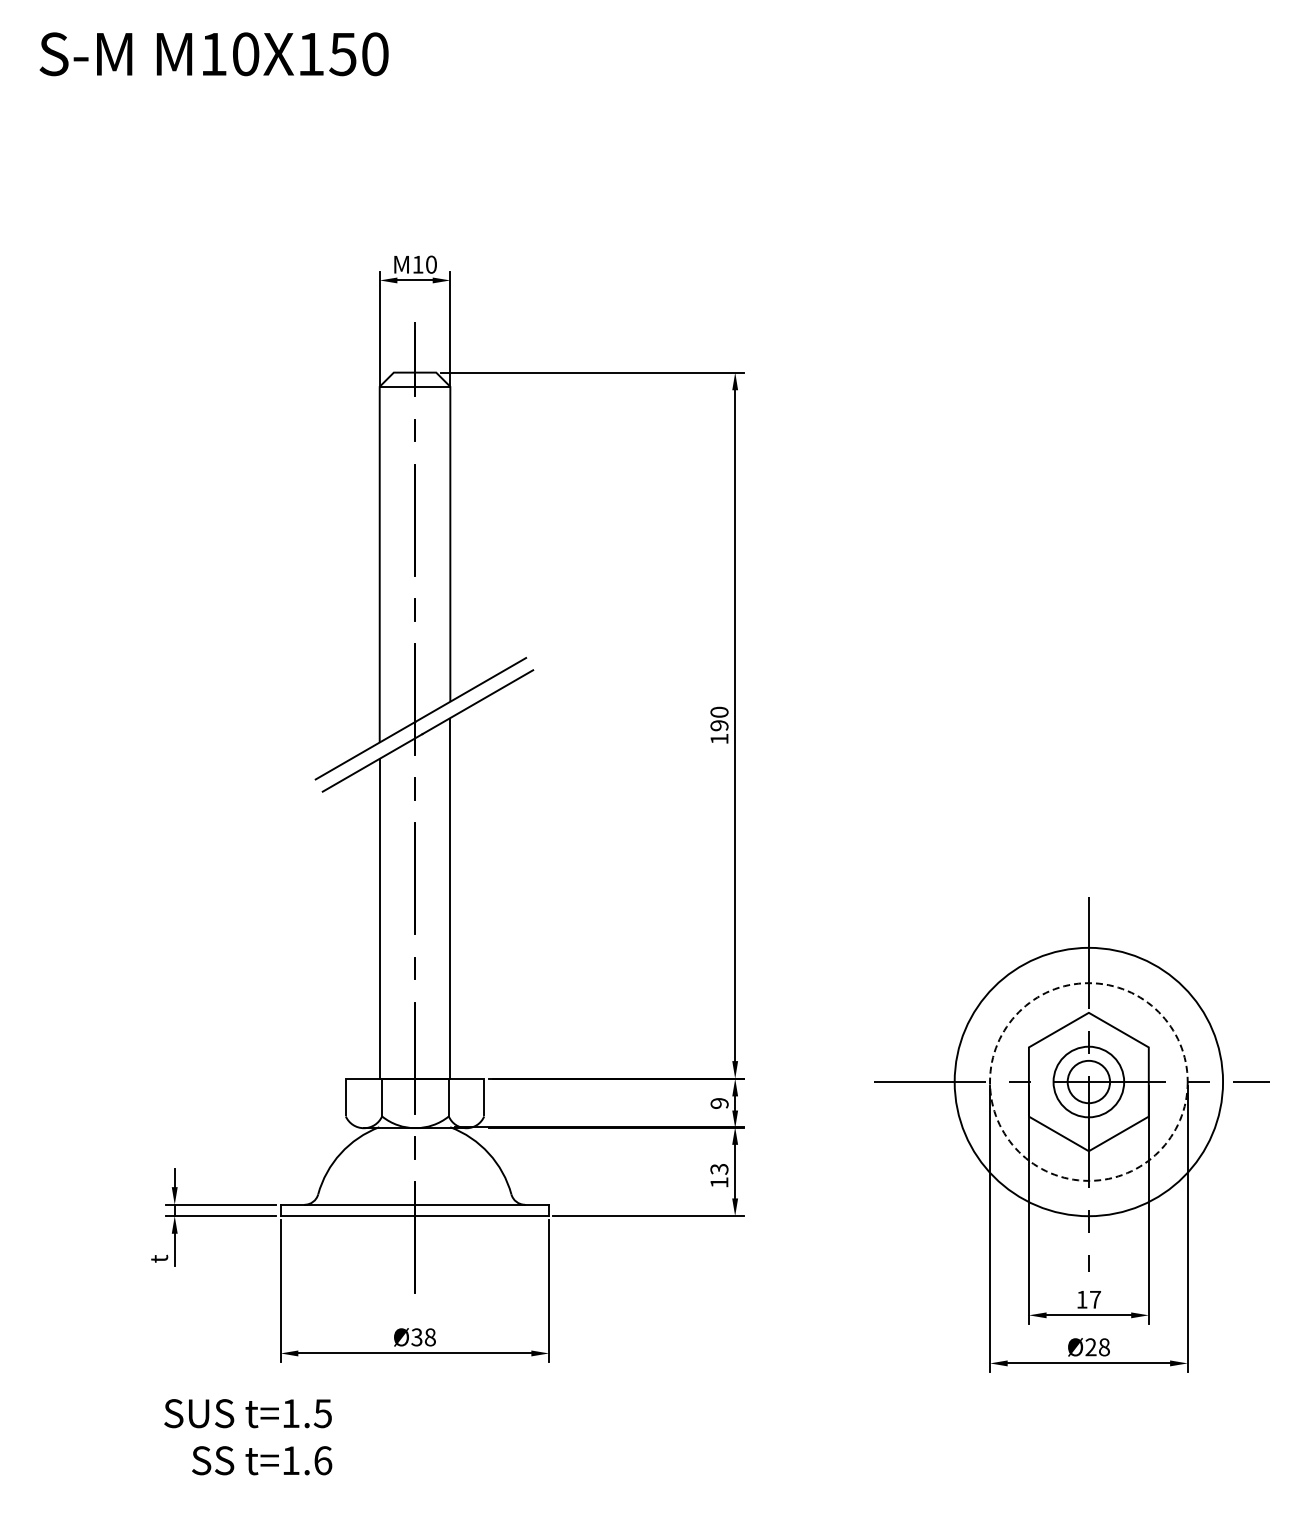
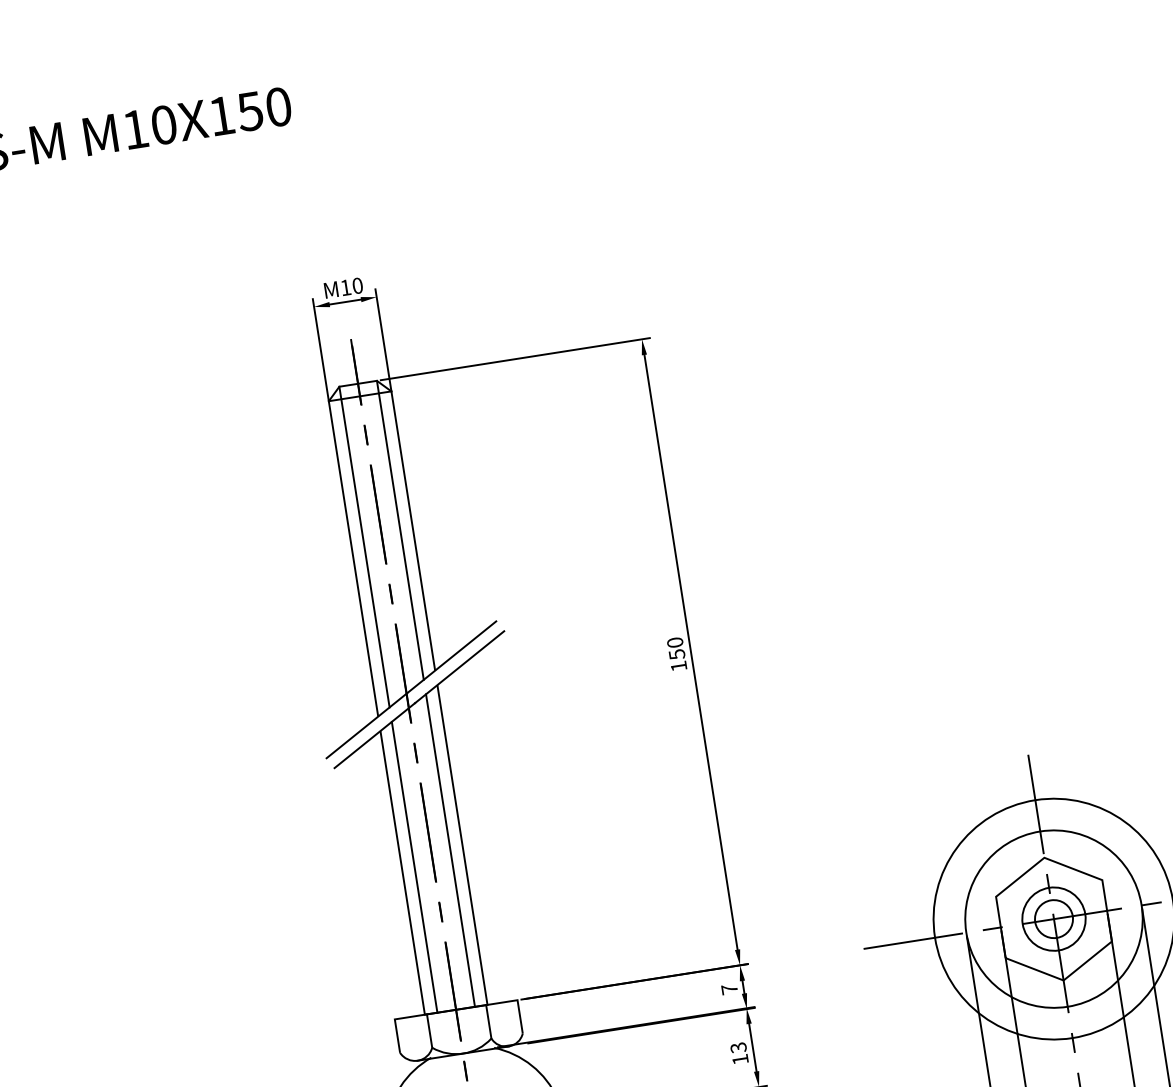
line: (436, 540) -> (400, 529), added
line: (393, 553) -> (364, 547), added
text: (719, 725) -> (677, 654), 190 -> 150
line: (436, 902) -> (450, 850), added
line: (393, 914) -> (414, 867), added
circle: (1088, 1081) -> (1053, 918), dashed -> solid
text: (719, 1103) -> (729, 989), 9 -> 7

